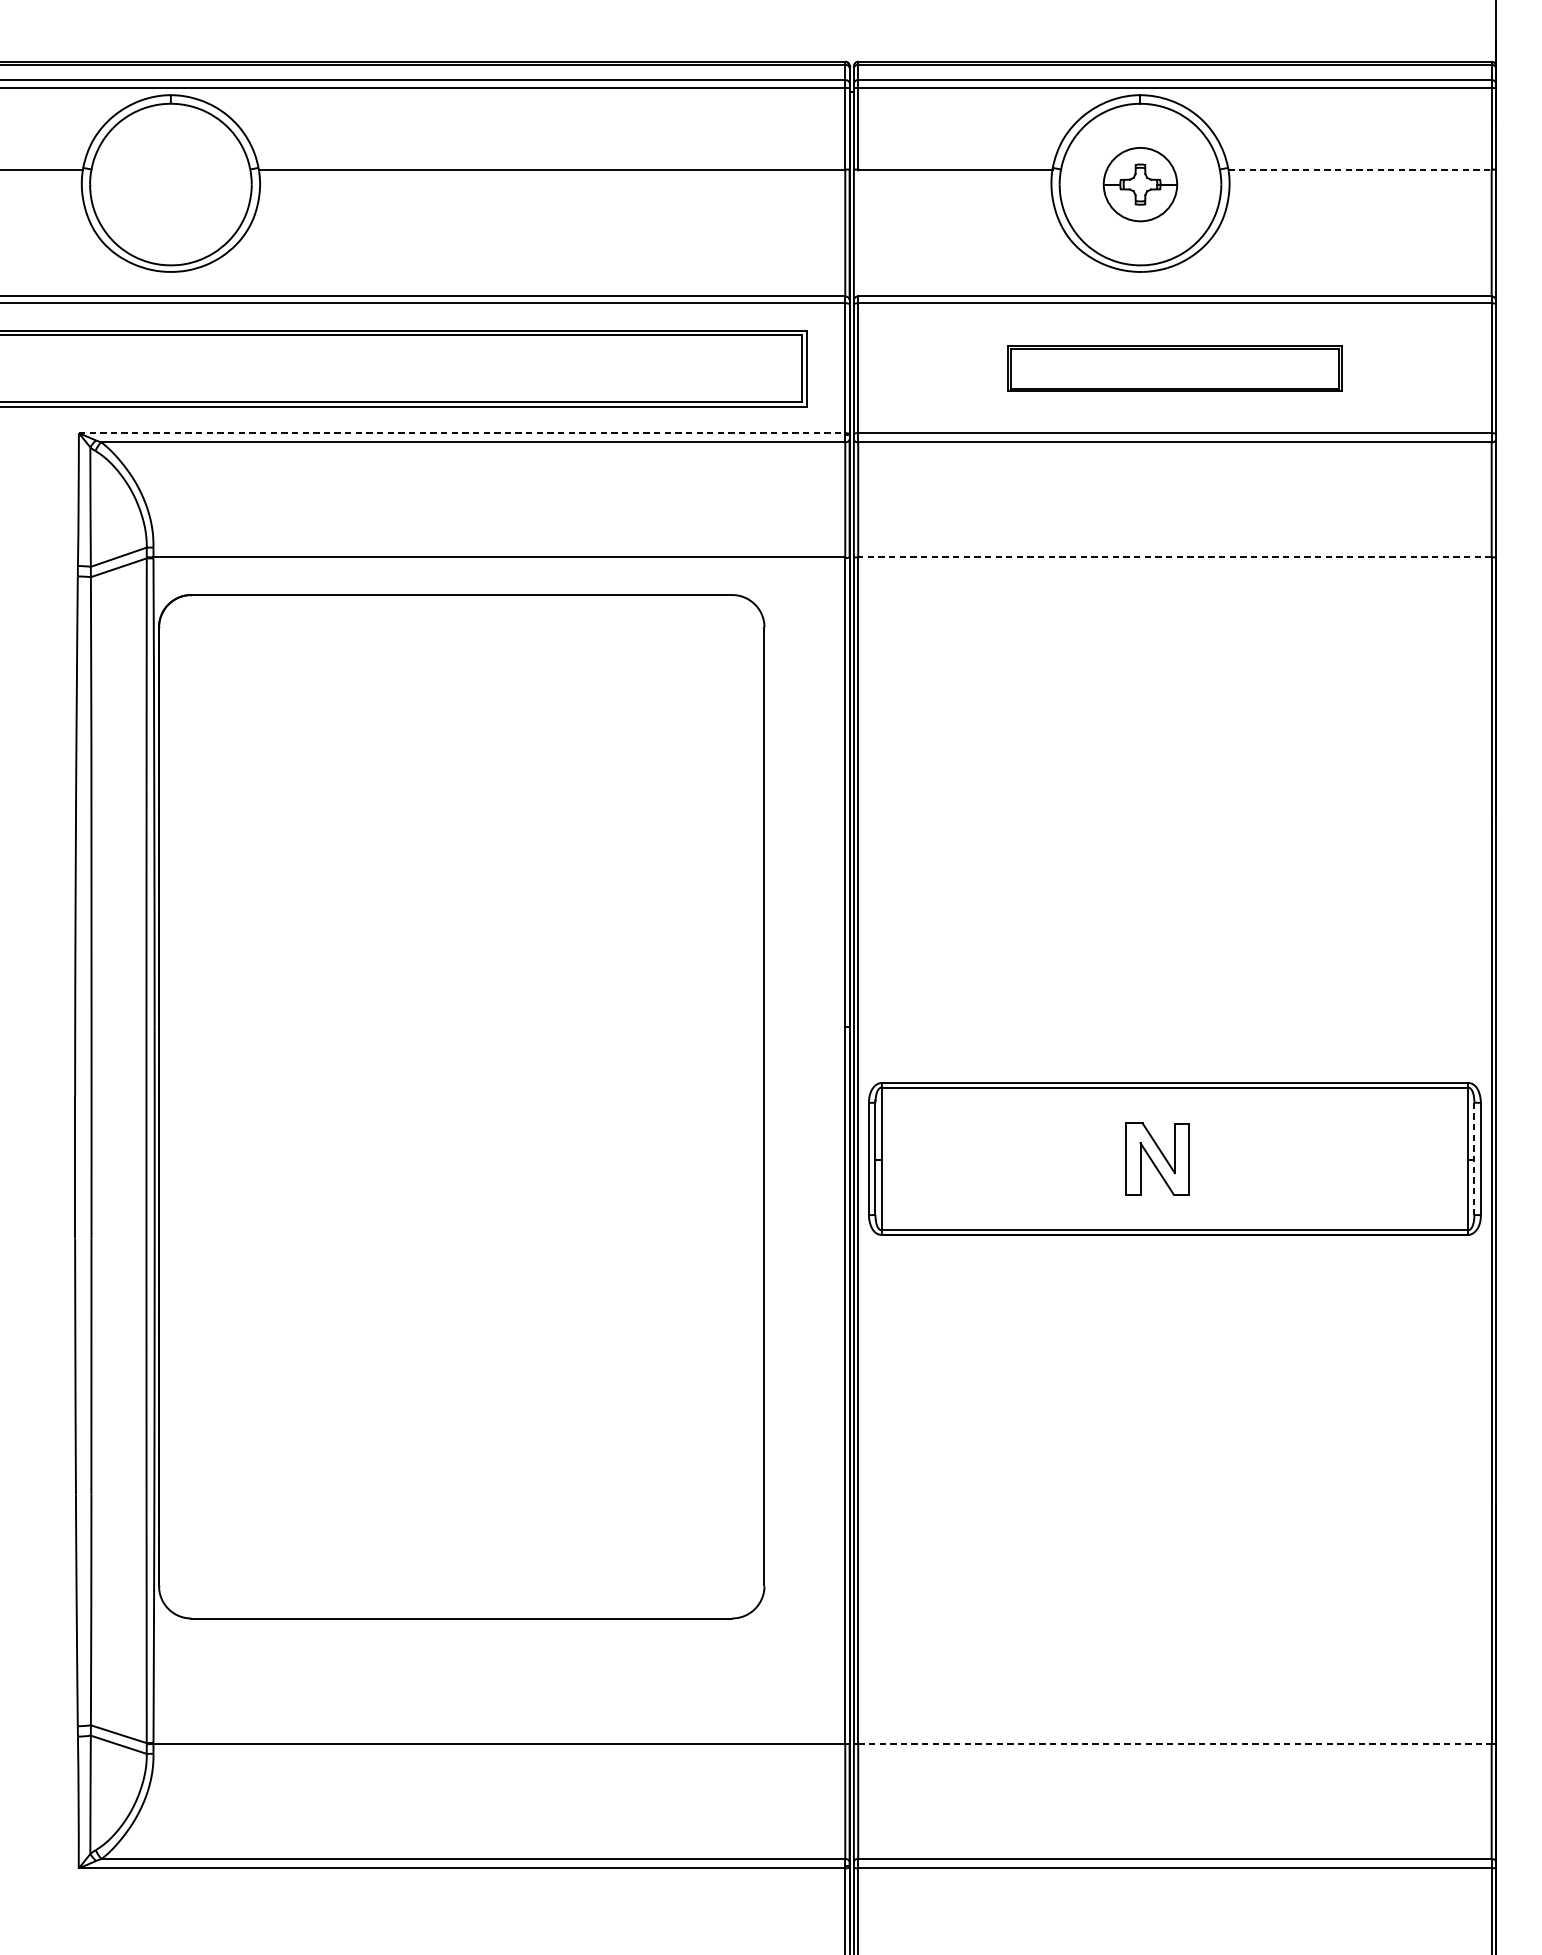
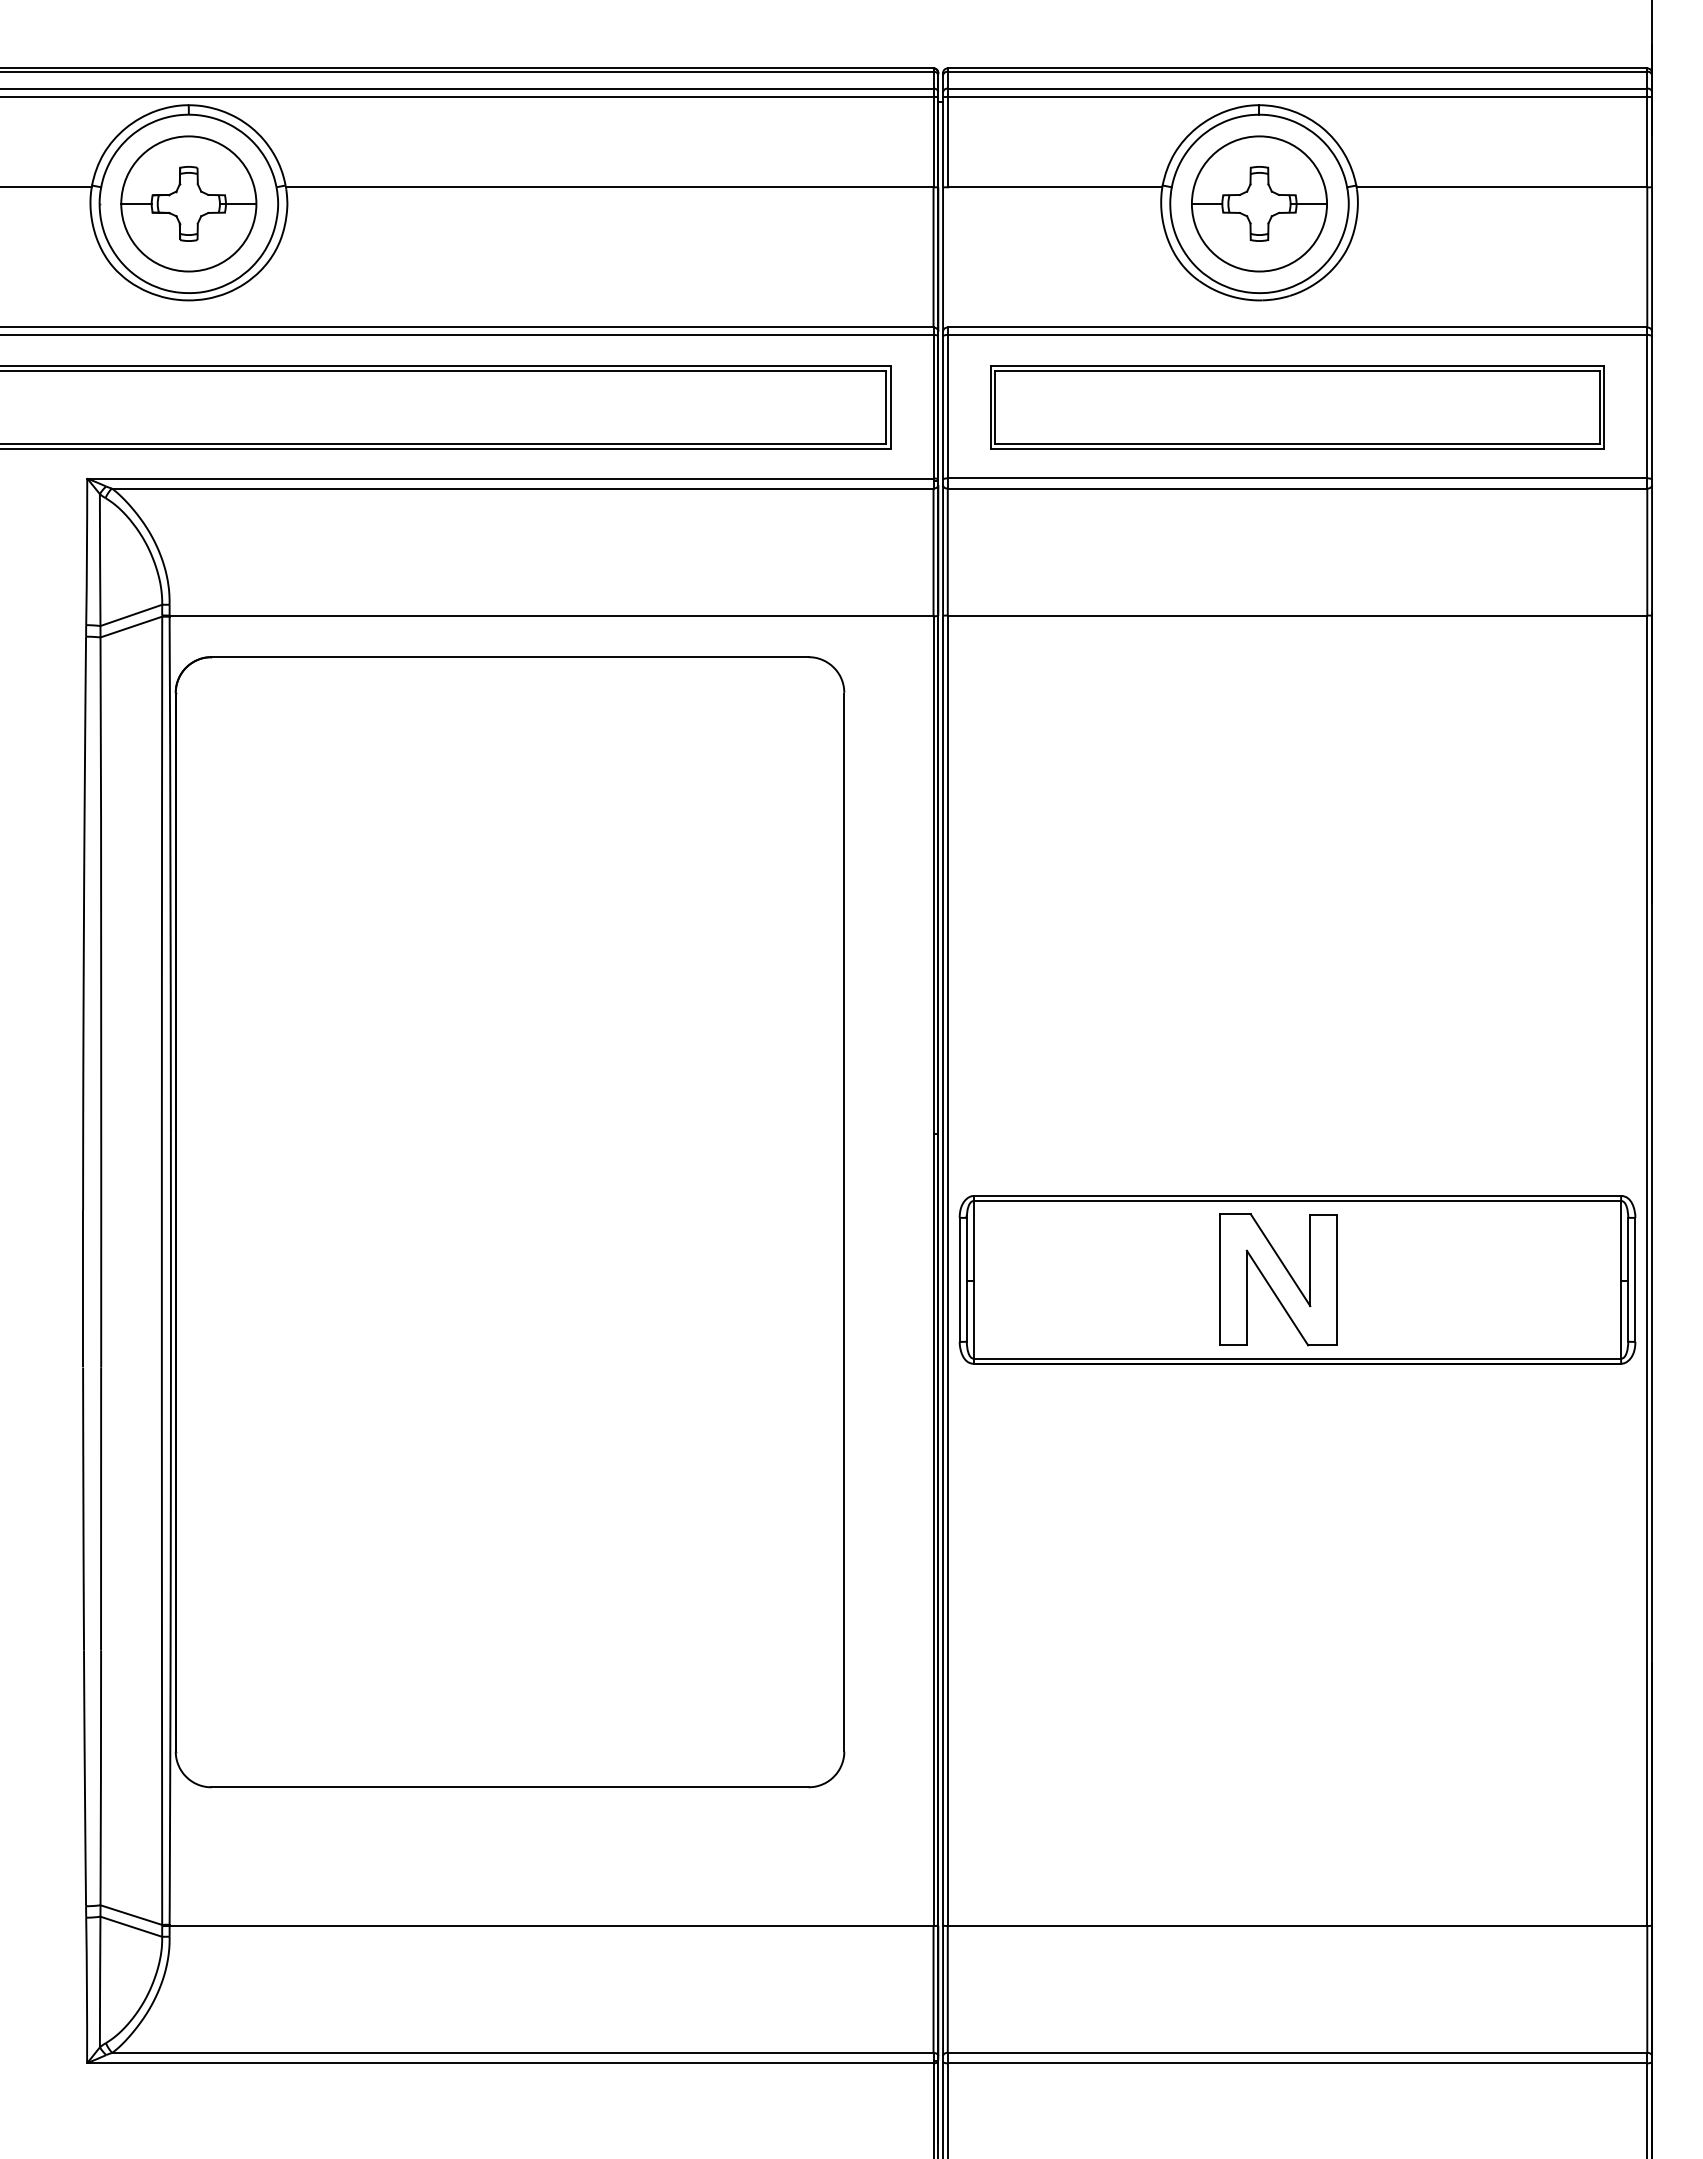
line: (1360, 169) -> (1502, 187), dashed -> solid
part: (170, 184) -> (188, 203), added
part: (1140, 184) -> (1259, 203), size x1.67
part: (1174, 368) -> (1297, 407), size x1.67
line: (462, 433) -> (510, 478), dashed -> solid
line: (1174, 557) -> (1297, 615), dashed -> solid
part: (1157, 1158) -> (1278, 1279), size x1.67
line: (1474, 1158) -> (1628, 1279), dashed -> solid
line: (1174, 1743) -> (1297, 1925), dashed -> solid

